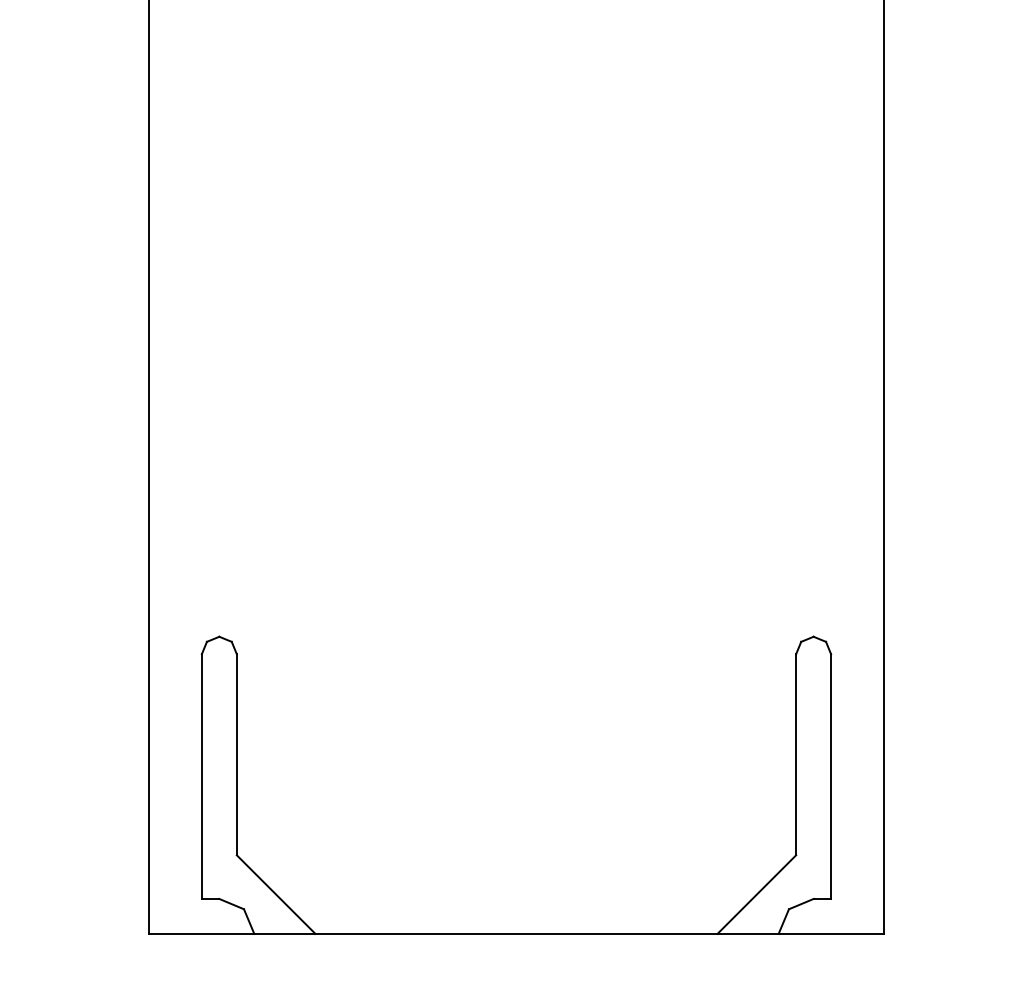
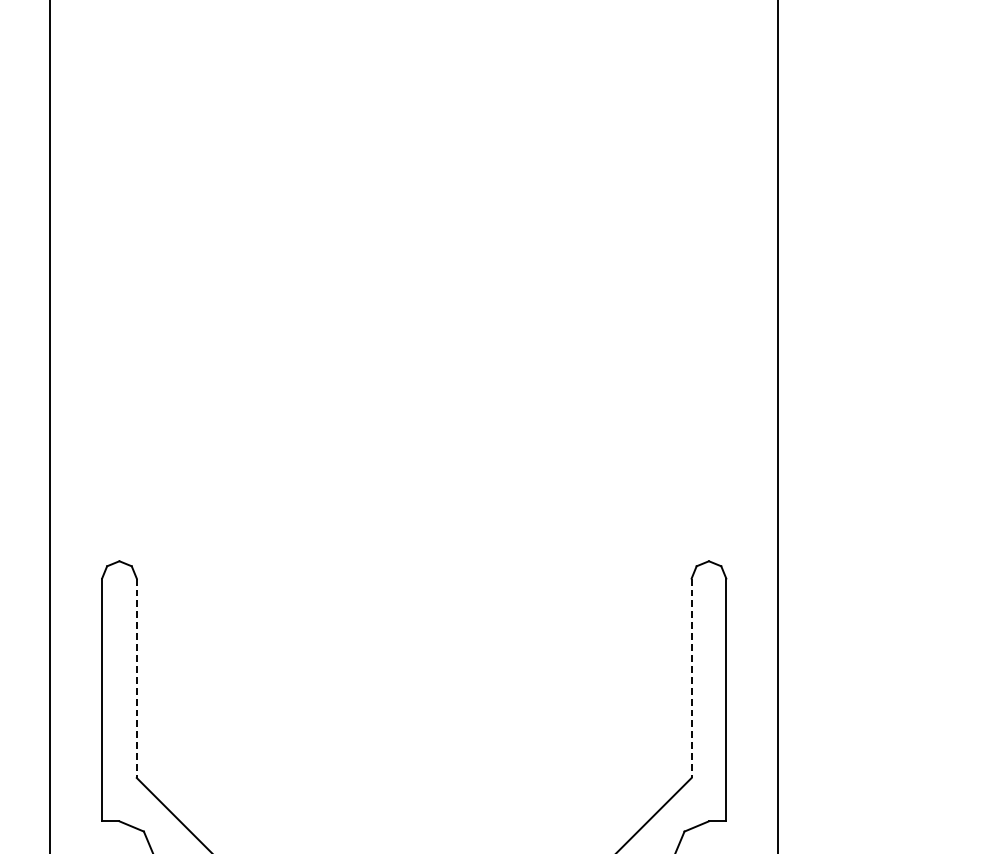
line: (236, 754) -> (136, 678), solid -> dashed
line: (796, 754) -> (691, 678), solid -> dashed

